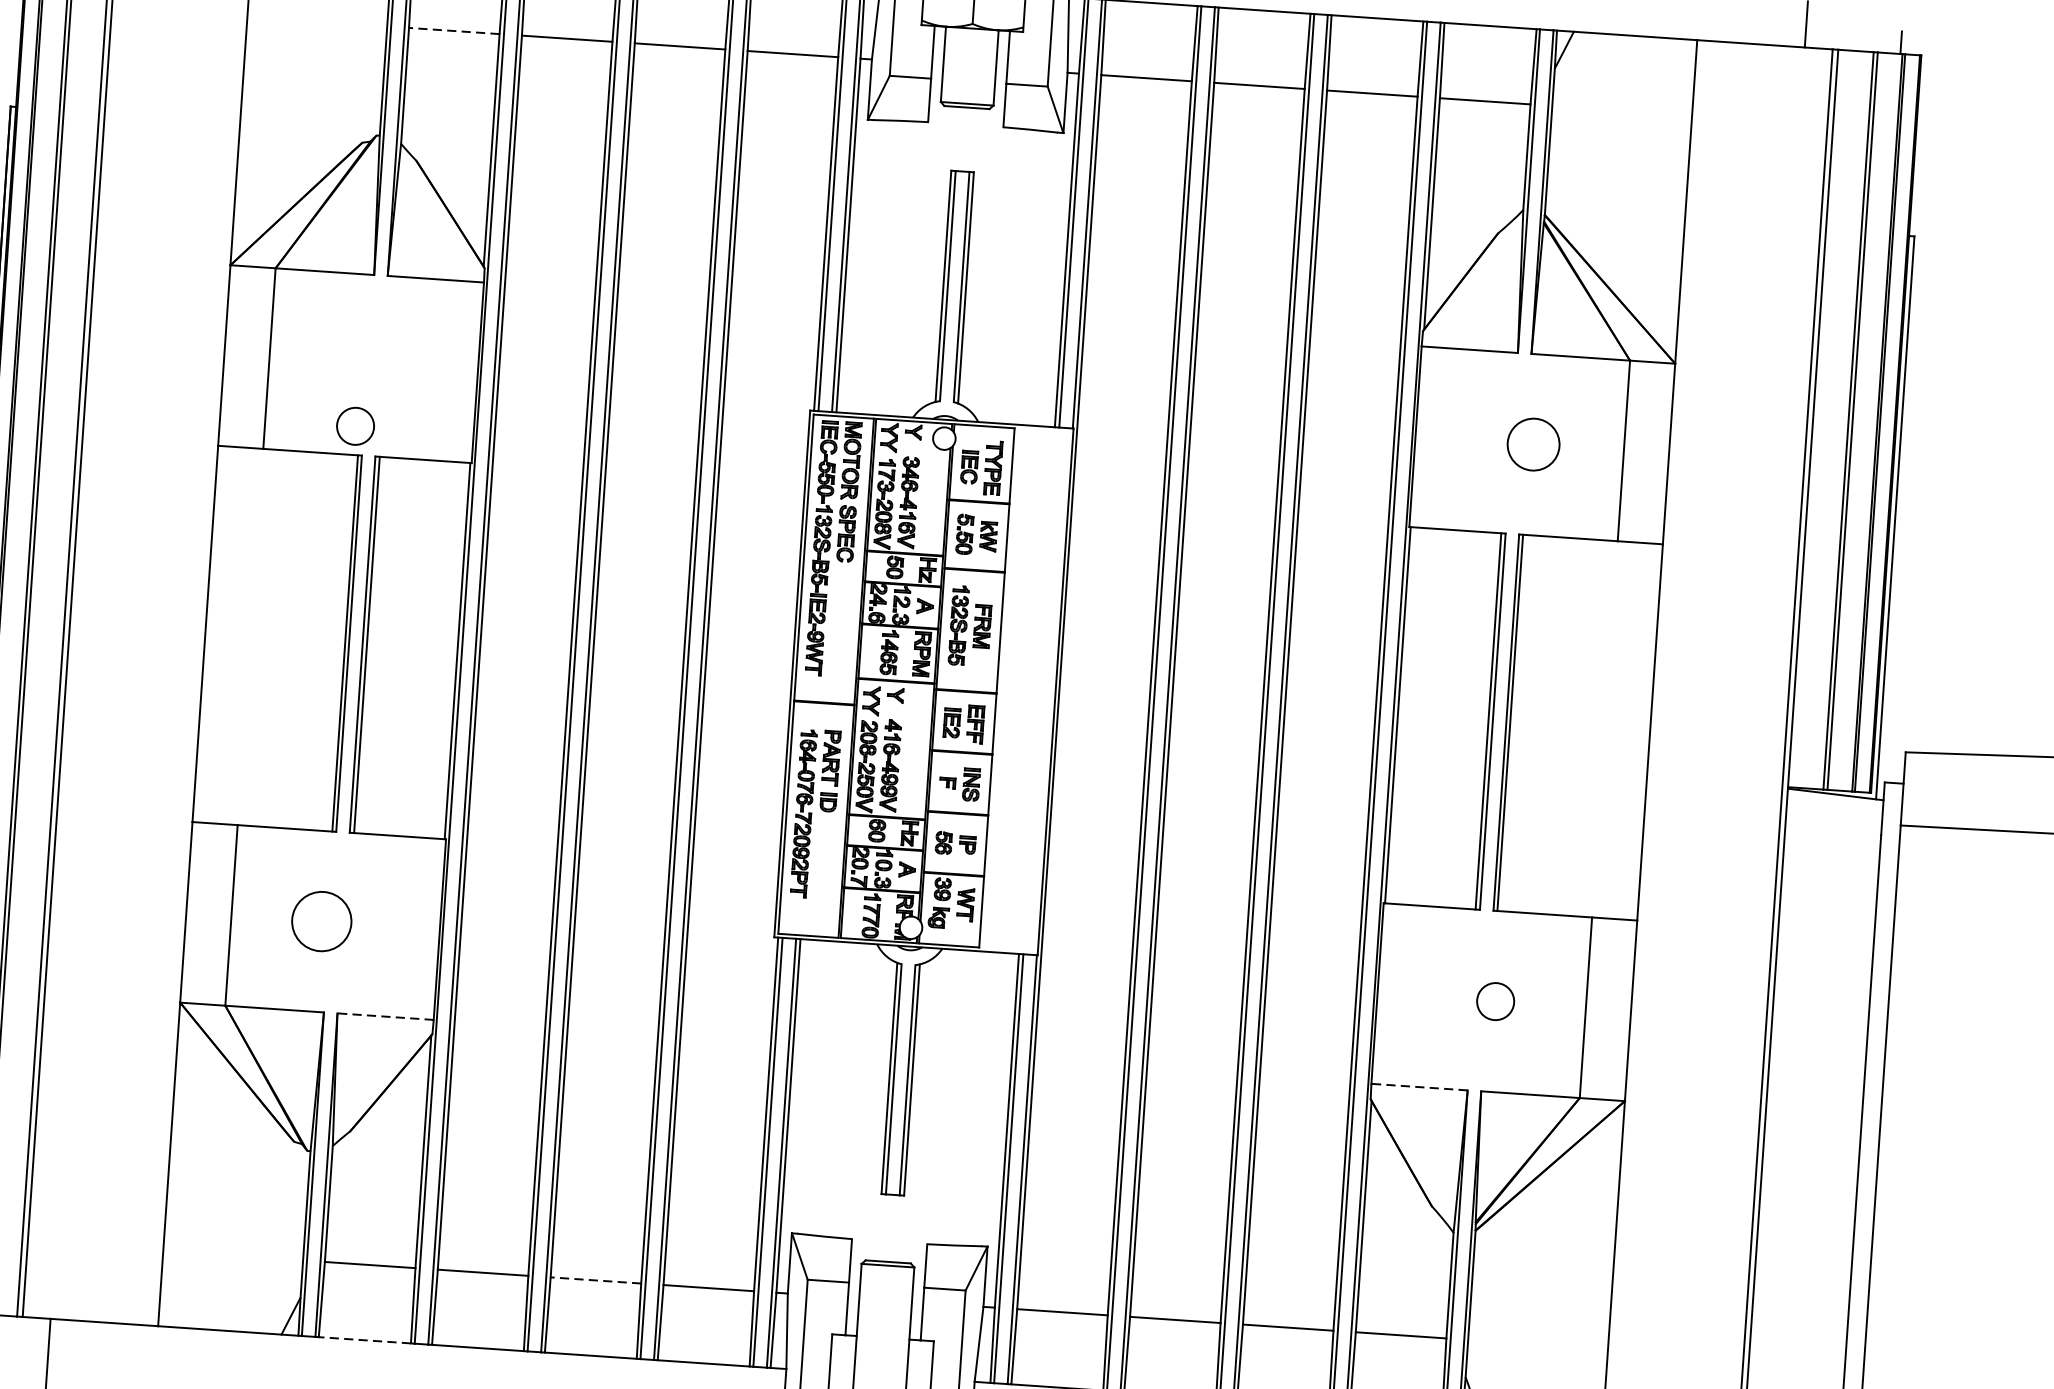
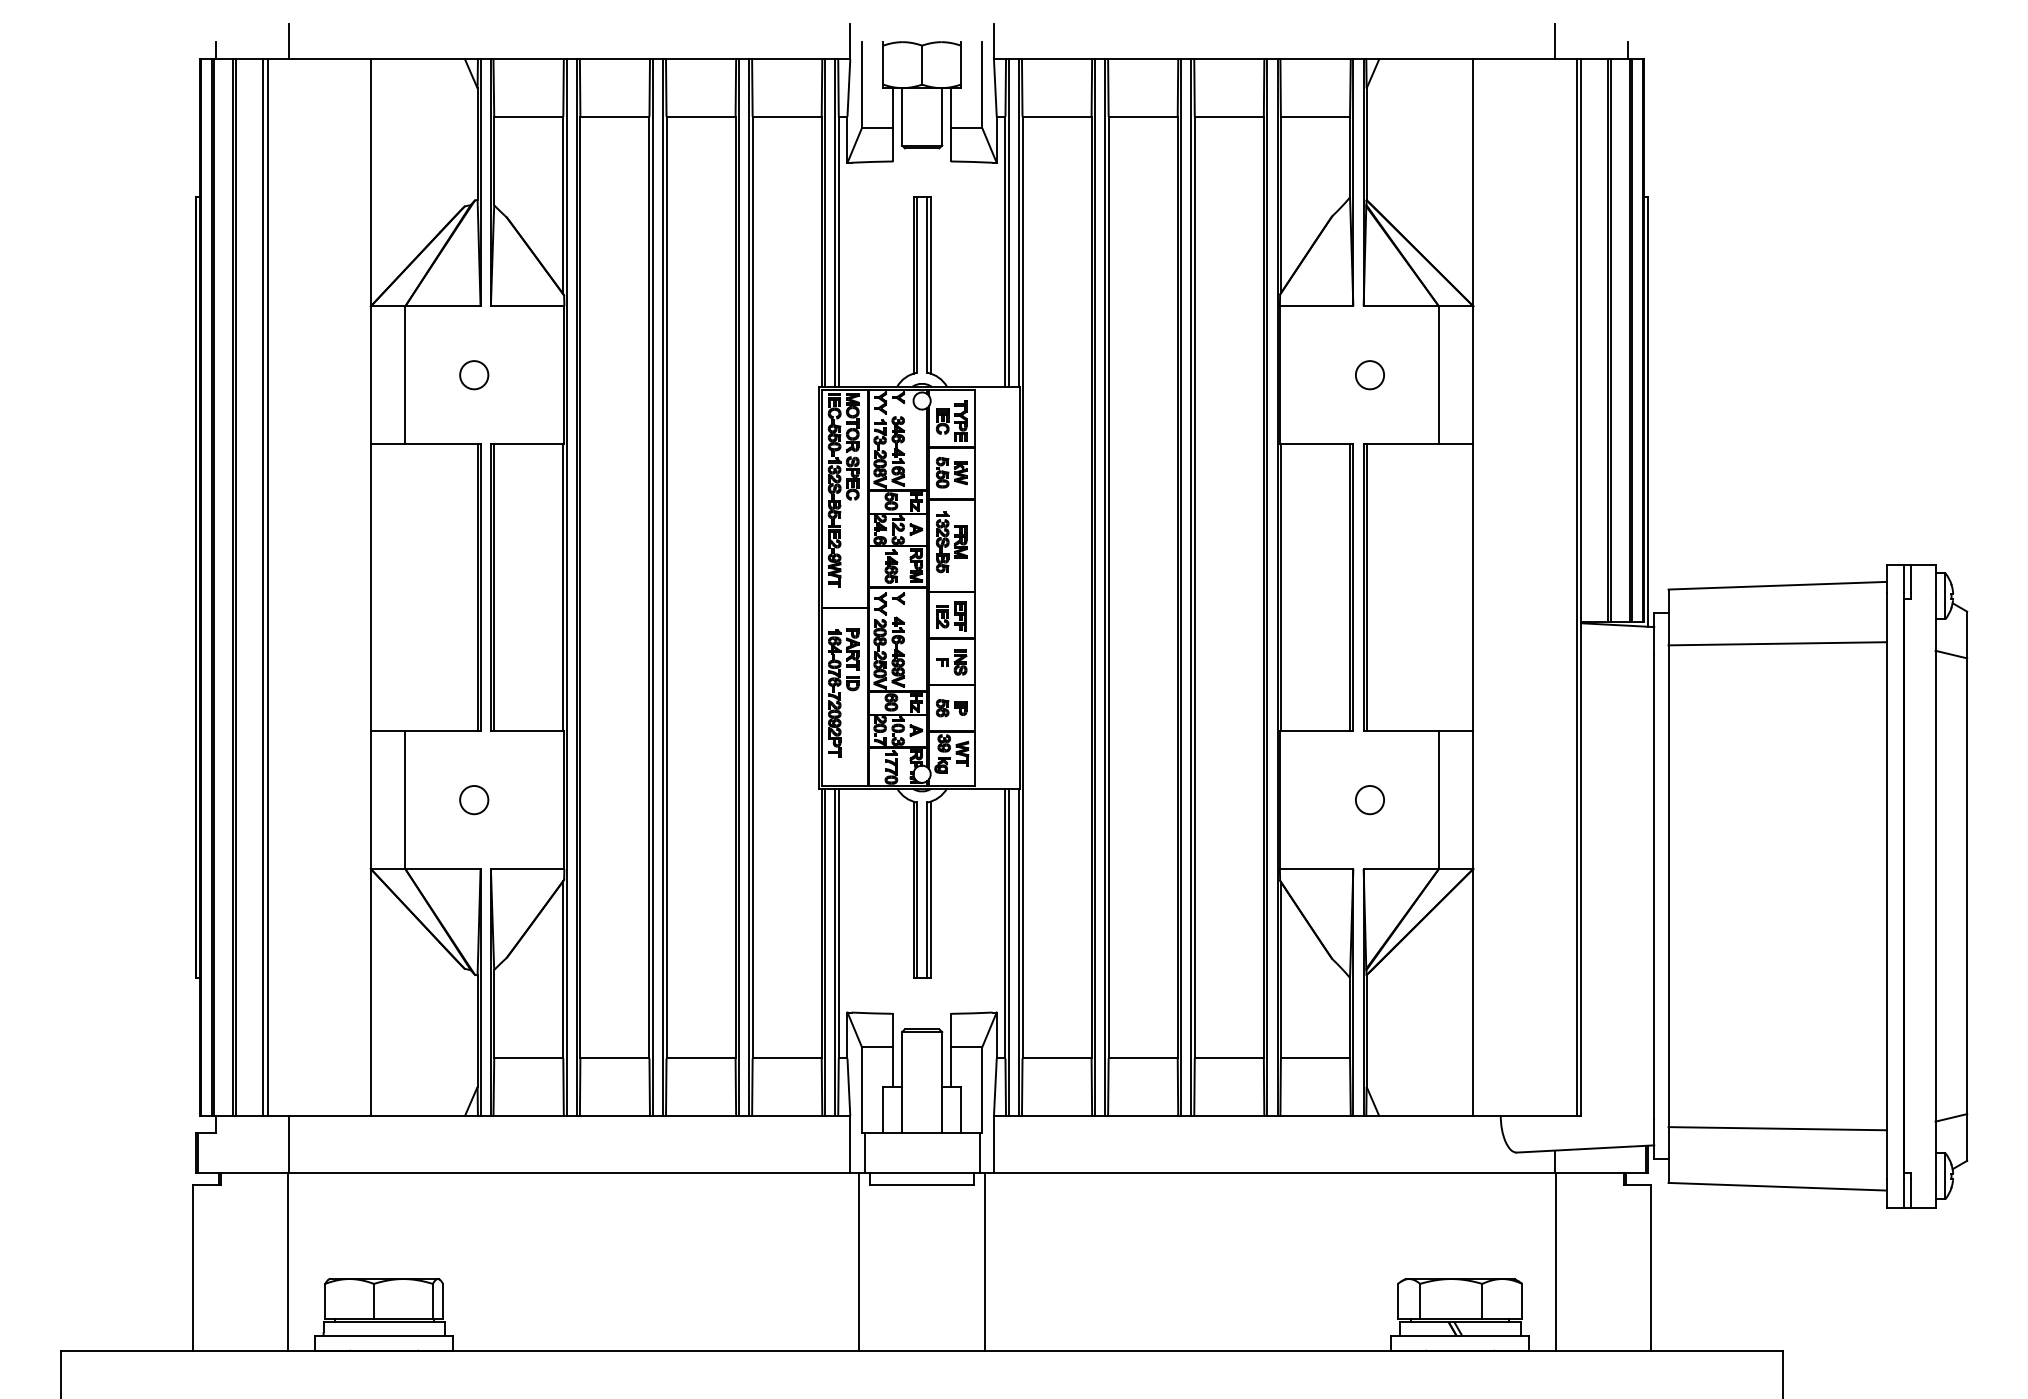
line: (453, 30) -> (528, 116), dashed -> solid
circle: (355, 426) -> (474, 375), moved
circle: (1532, 445) -> (1369, 375), size x0.71
circle: (322, 920) -> (474, 799), size x0.62
line: (385, 1017) -> (527, 869), dashed -> solid
line: (1419, 1087) -> (1316, 869), dashed -> solid
line: (596, 1280) -> (701, 1058), dashed -> solid
line: (364, 1339) -> (528, 1115), dashed -> solid

